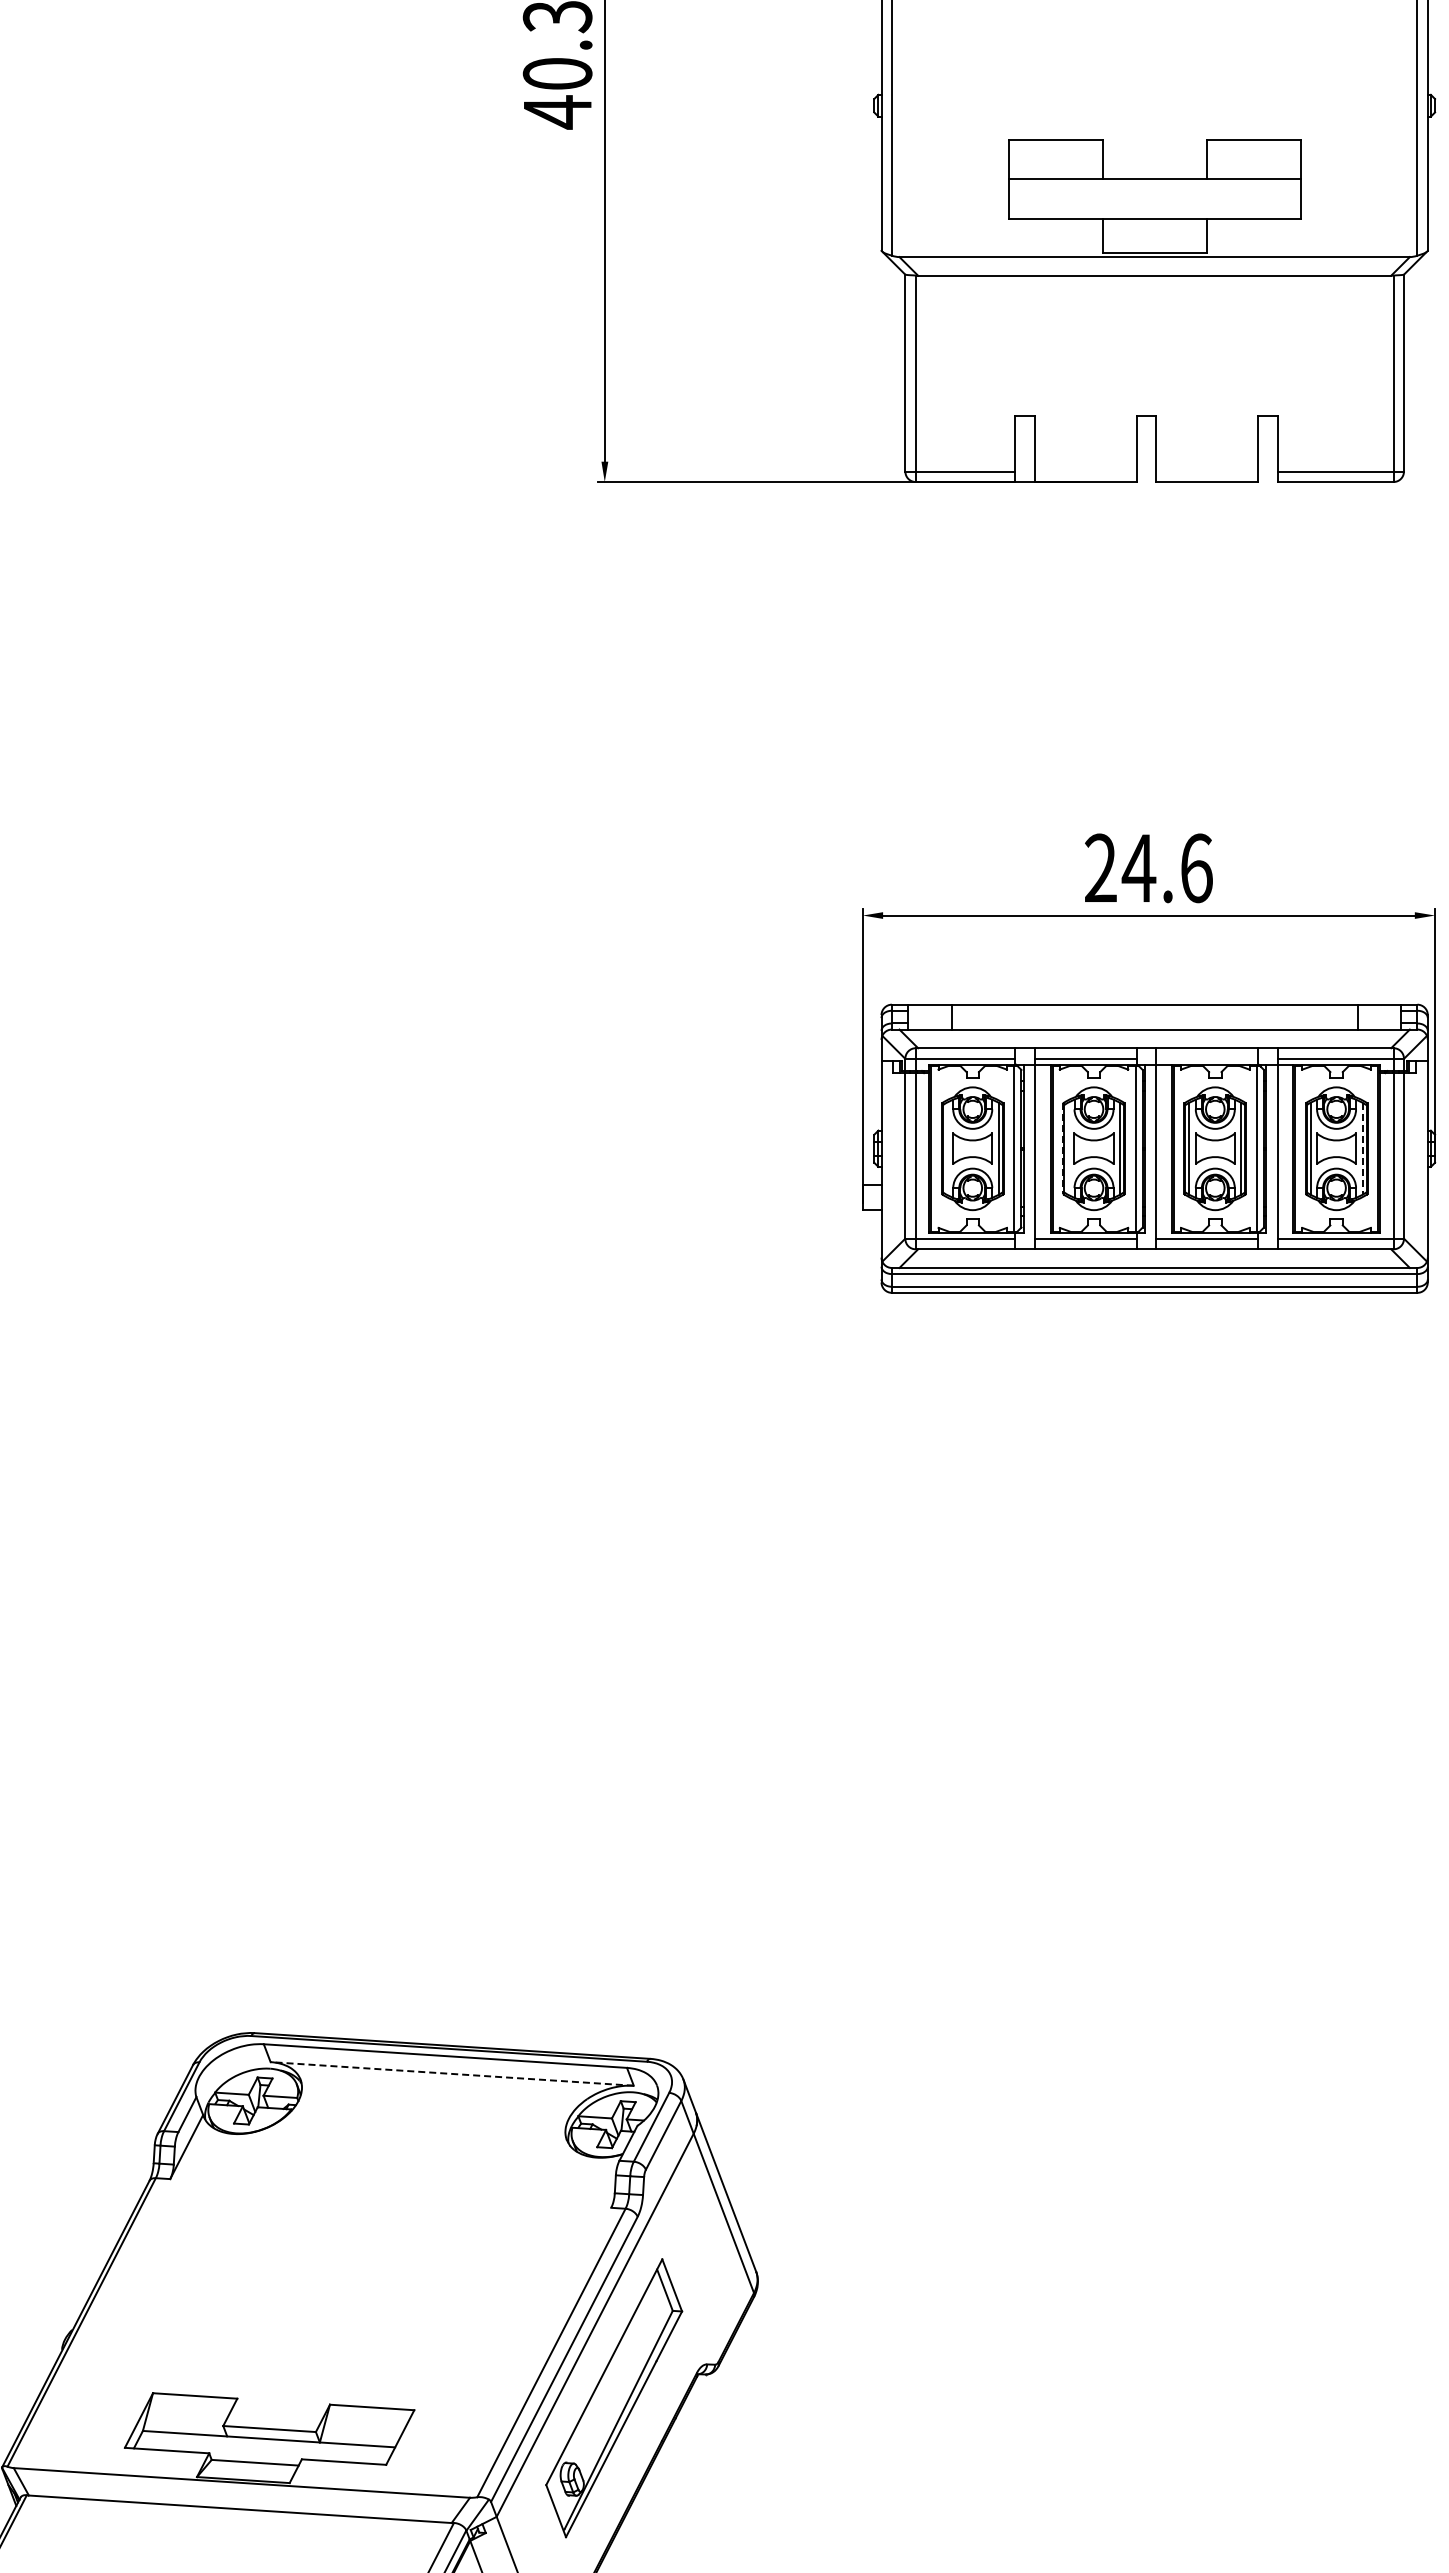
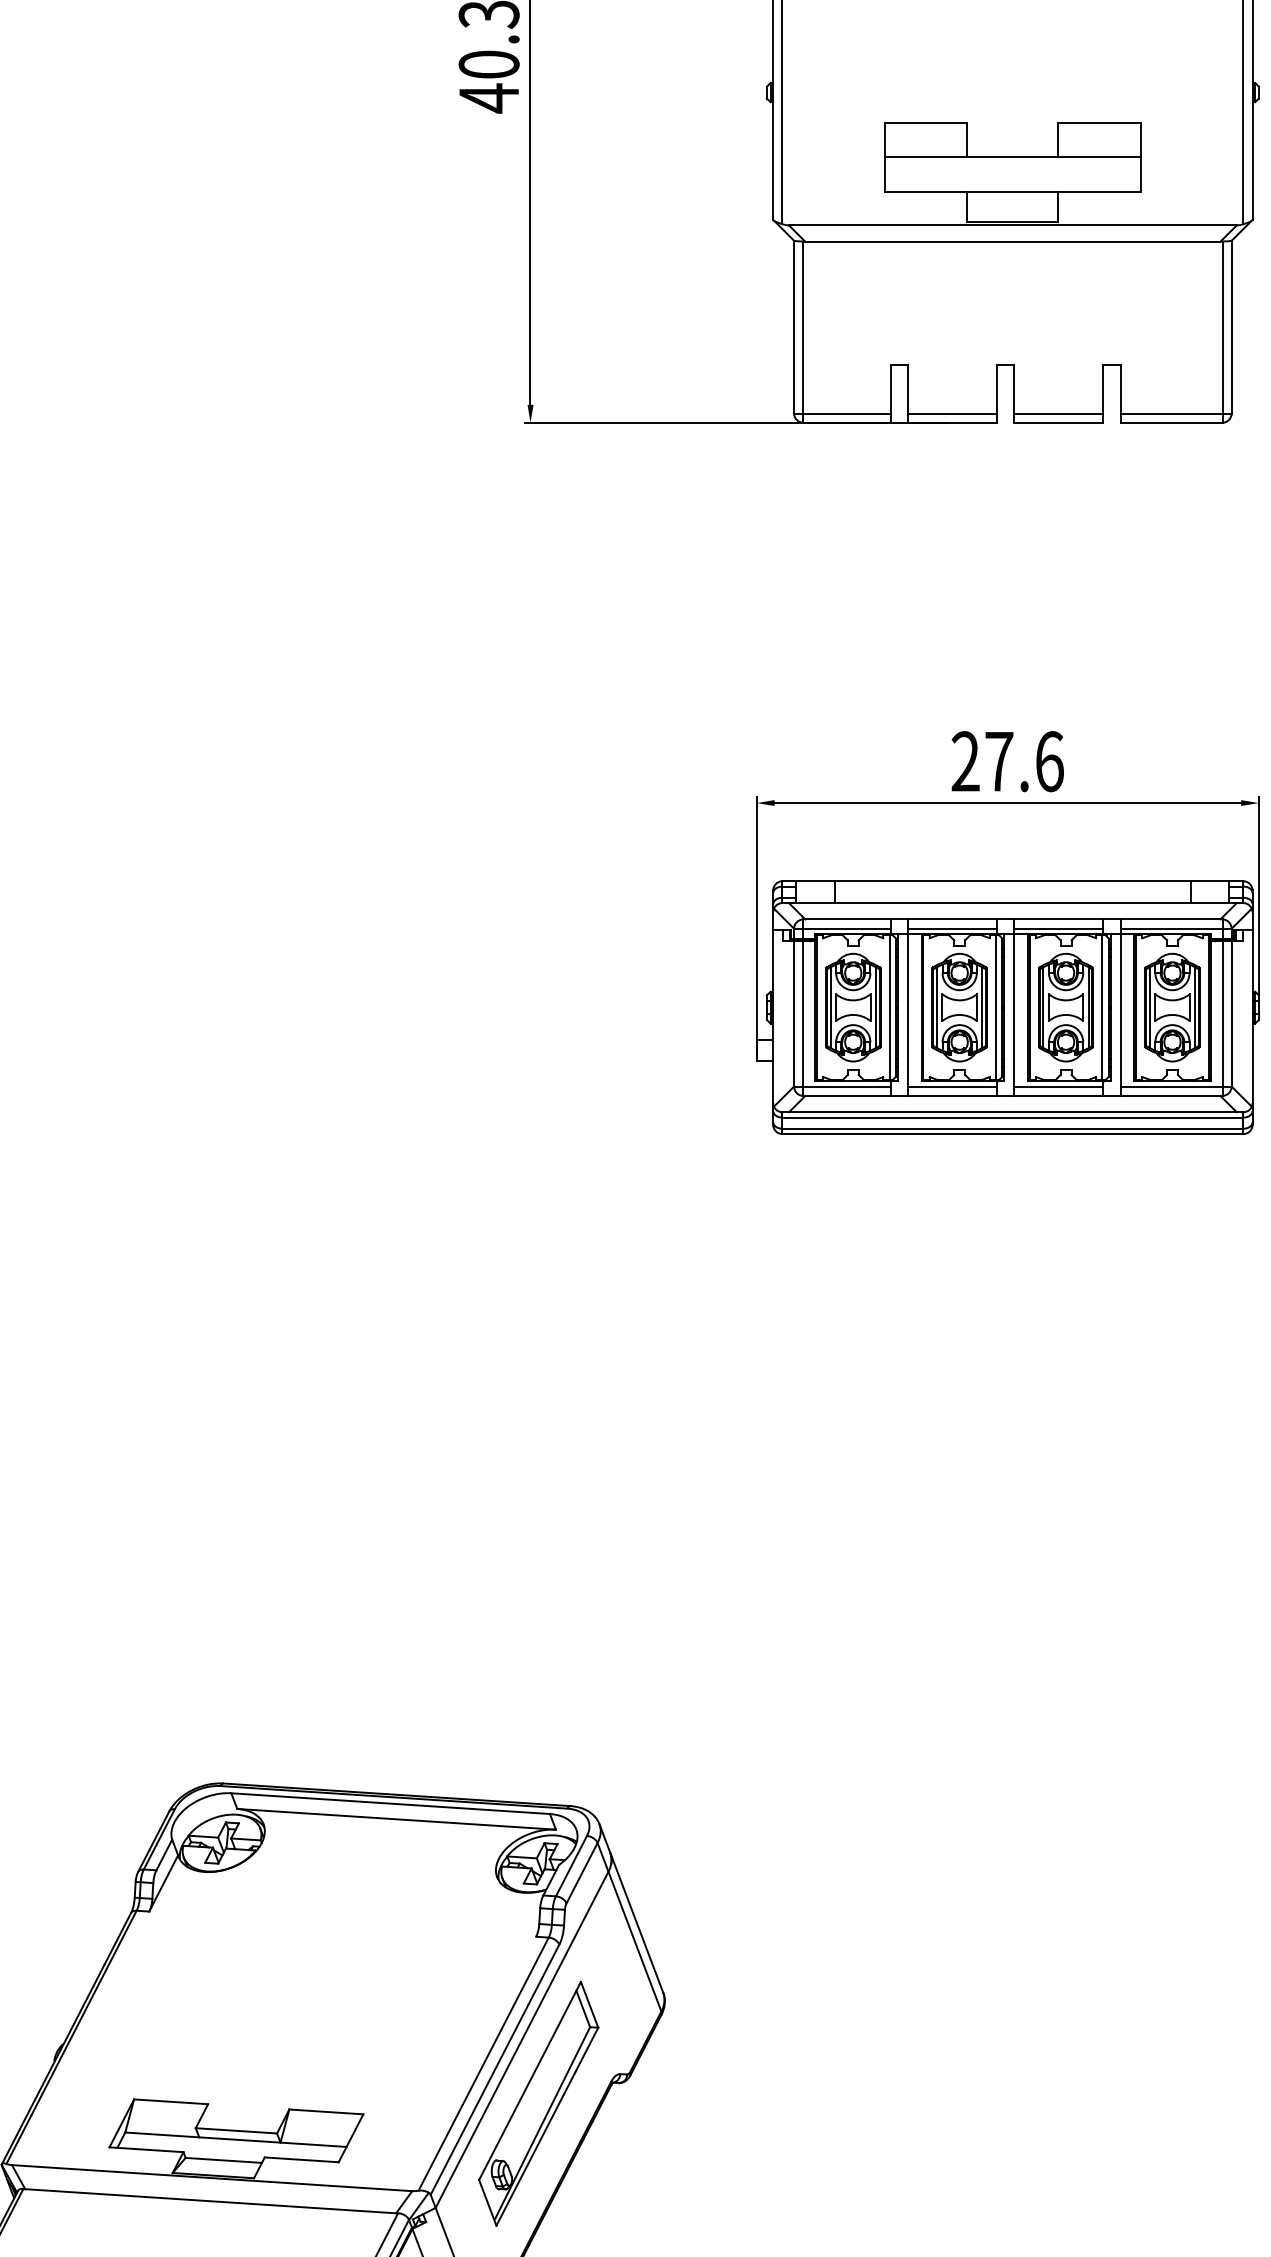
line: (1085, 471) -> (952, 413), added
line: (1206, 471) -> (1058, 413), added
text: (1138, 867) -> (998, 760), 24.6 -> 27.6
line: (1206, 1058) -> (1058, 928), added
line: (946, 1148) -> (830, 1007), added
line: (1068, 1148) -> (937, 1007), added
line: (1062, 1149) -> (932, 1008), dashed -> solid
line: (1362, 1149) -> (1195, 1008), dashed -> solid
line: (452, 2073) -> (396, 1818), dashed -> solid

